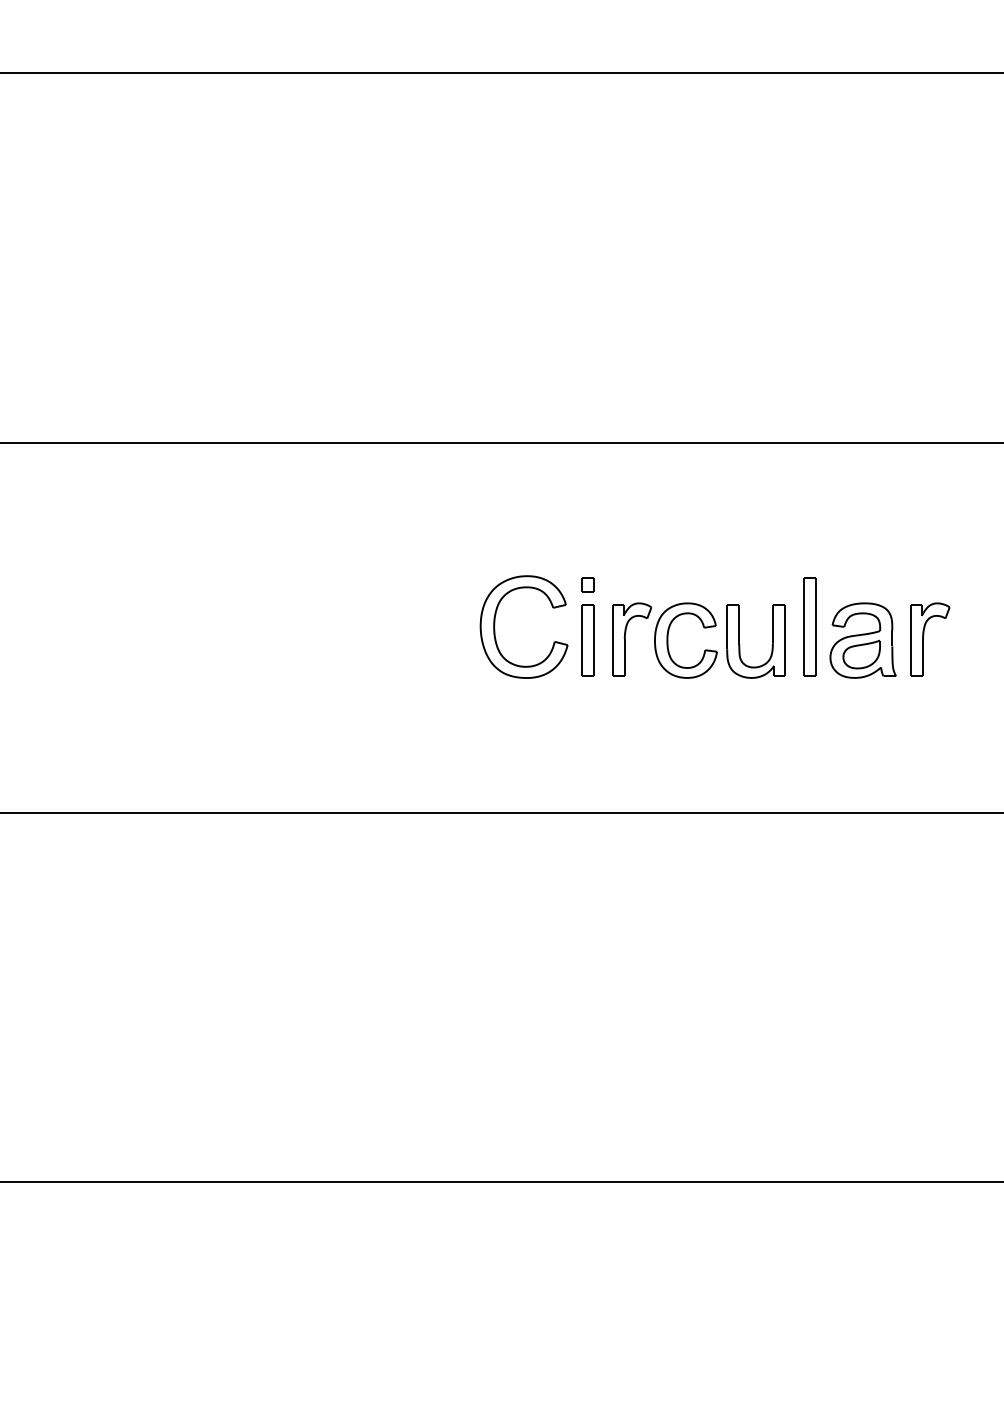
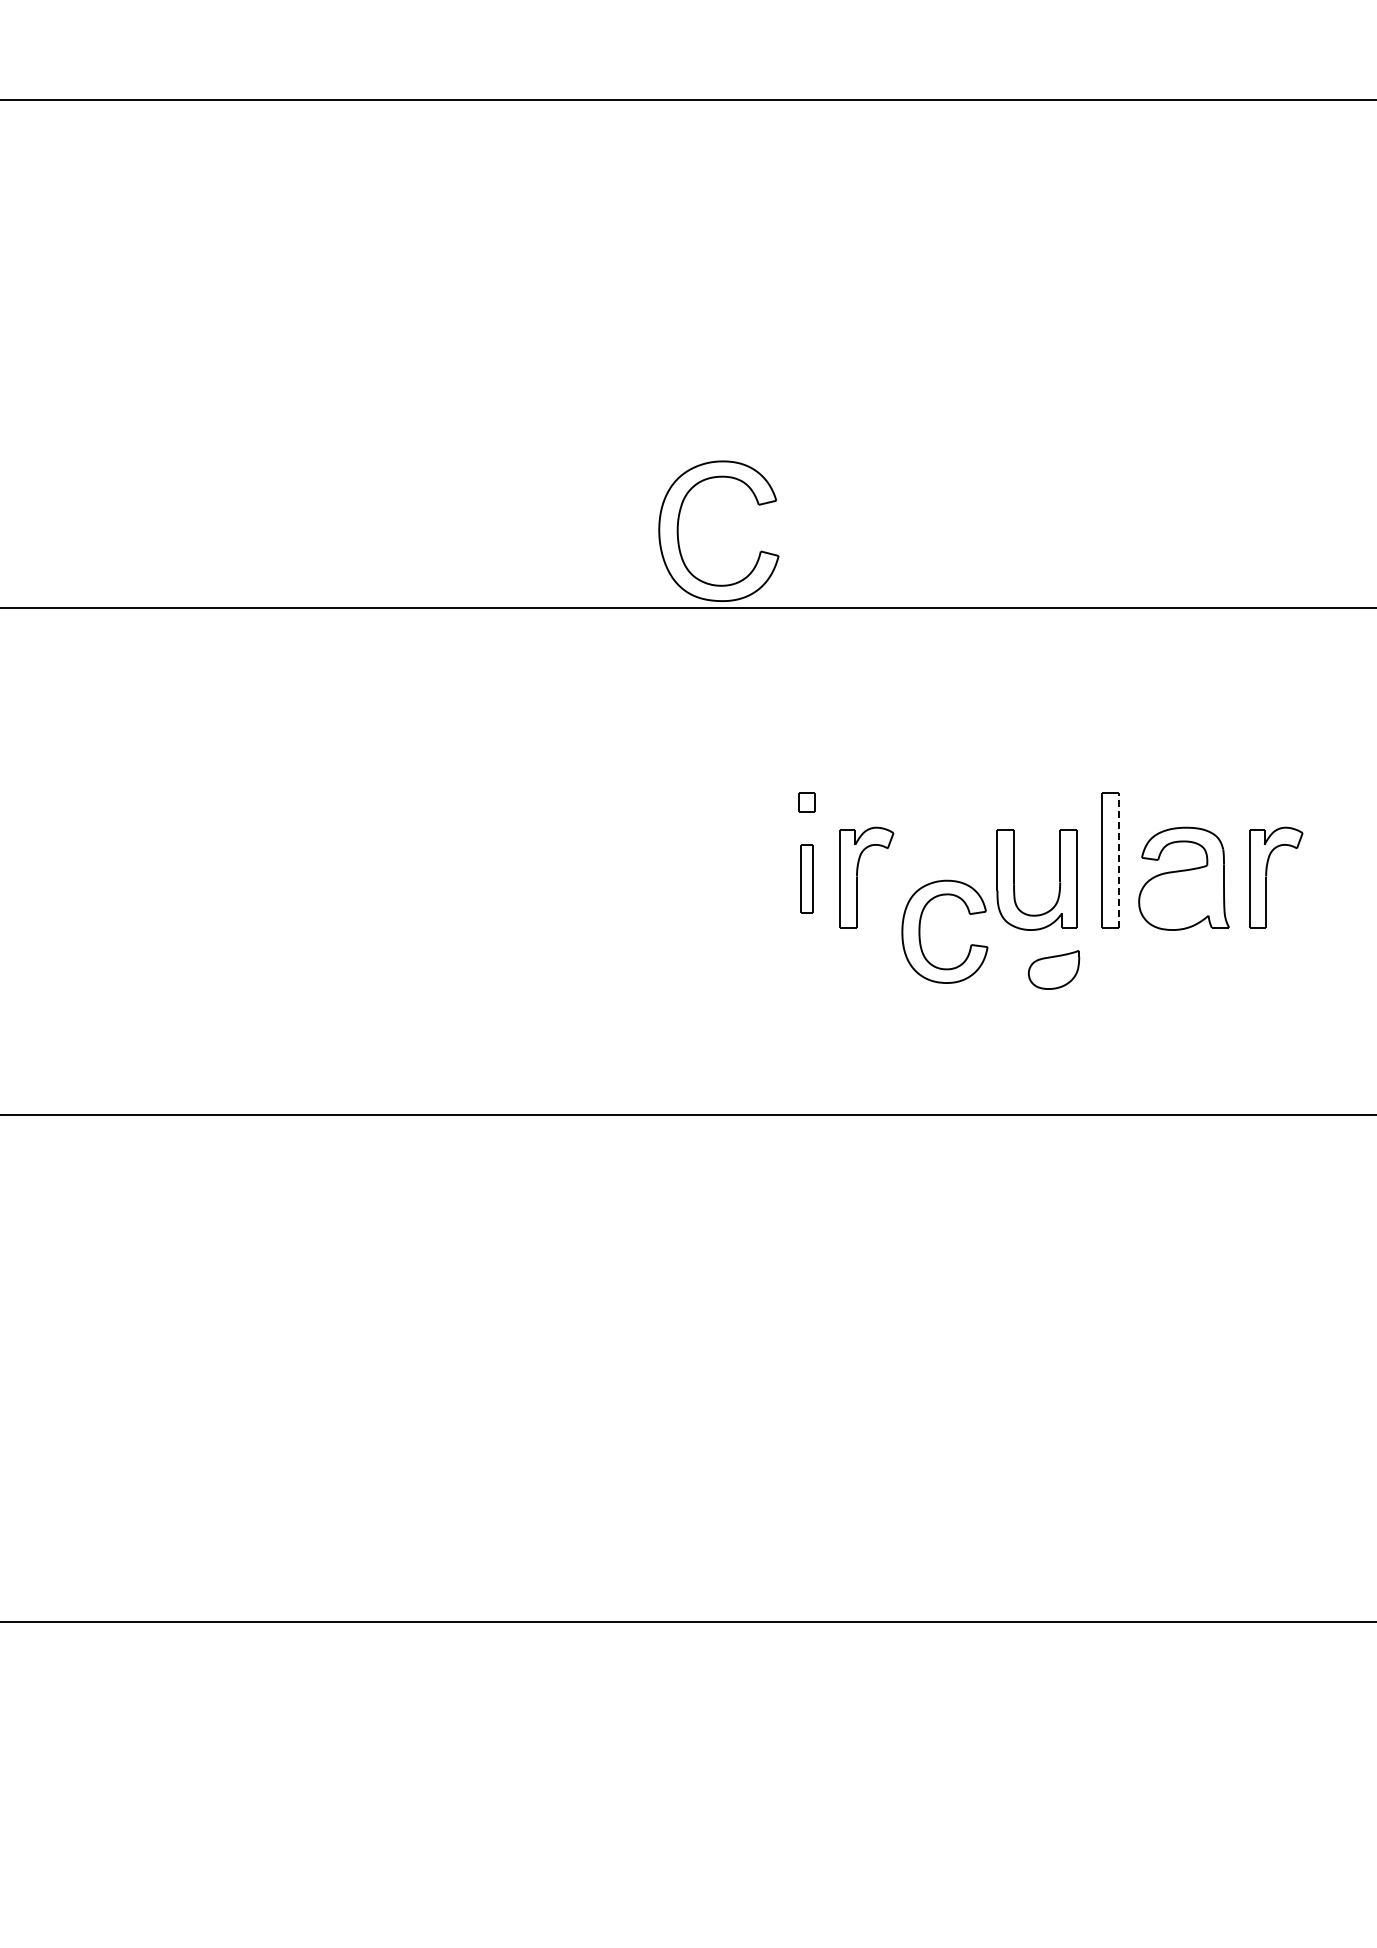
part: (494, 626) -> (678, 530), moved
line: (816, 627) -> (1119, 860), solid -> dashed
part: (588, 640) -> (806, 878), size x0.7
part: (668, 640) -> (920, 931), moved
part: (862, 654) -> (1054, 969), moved

